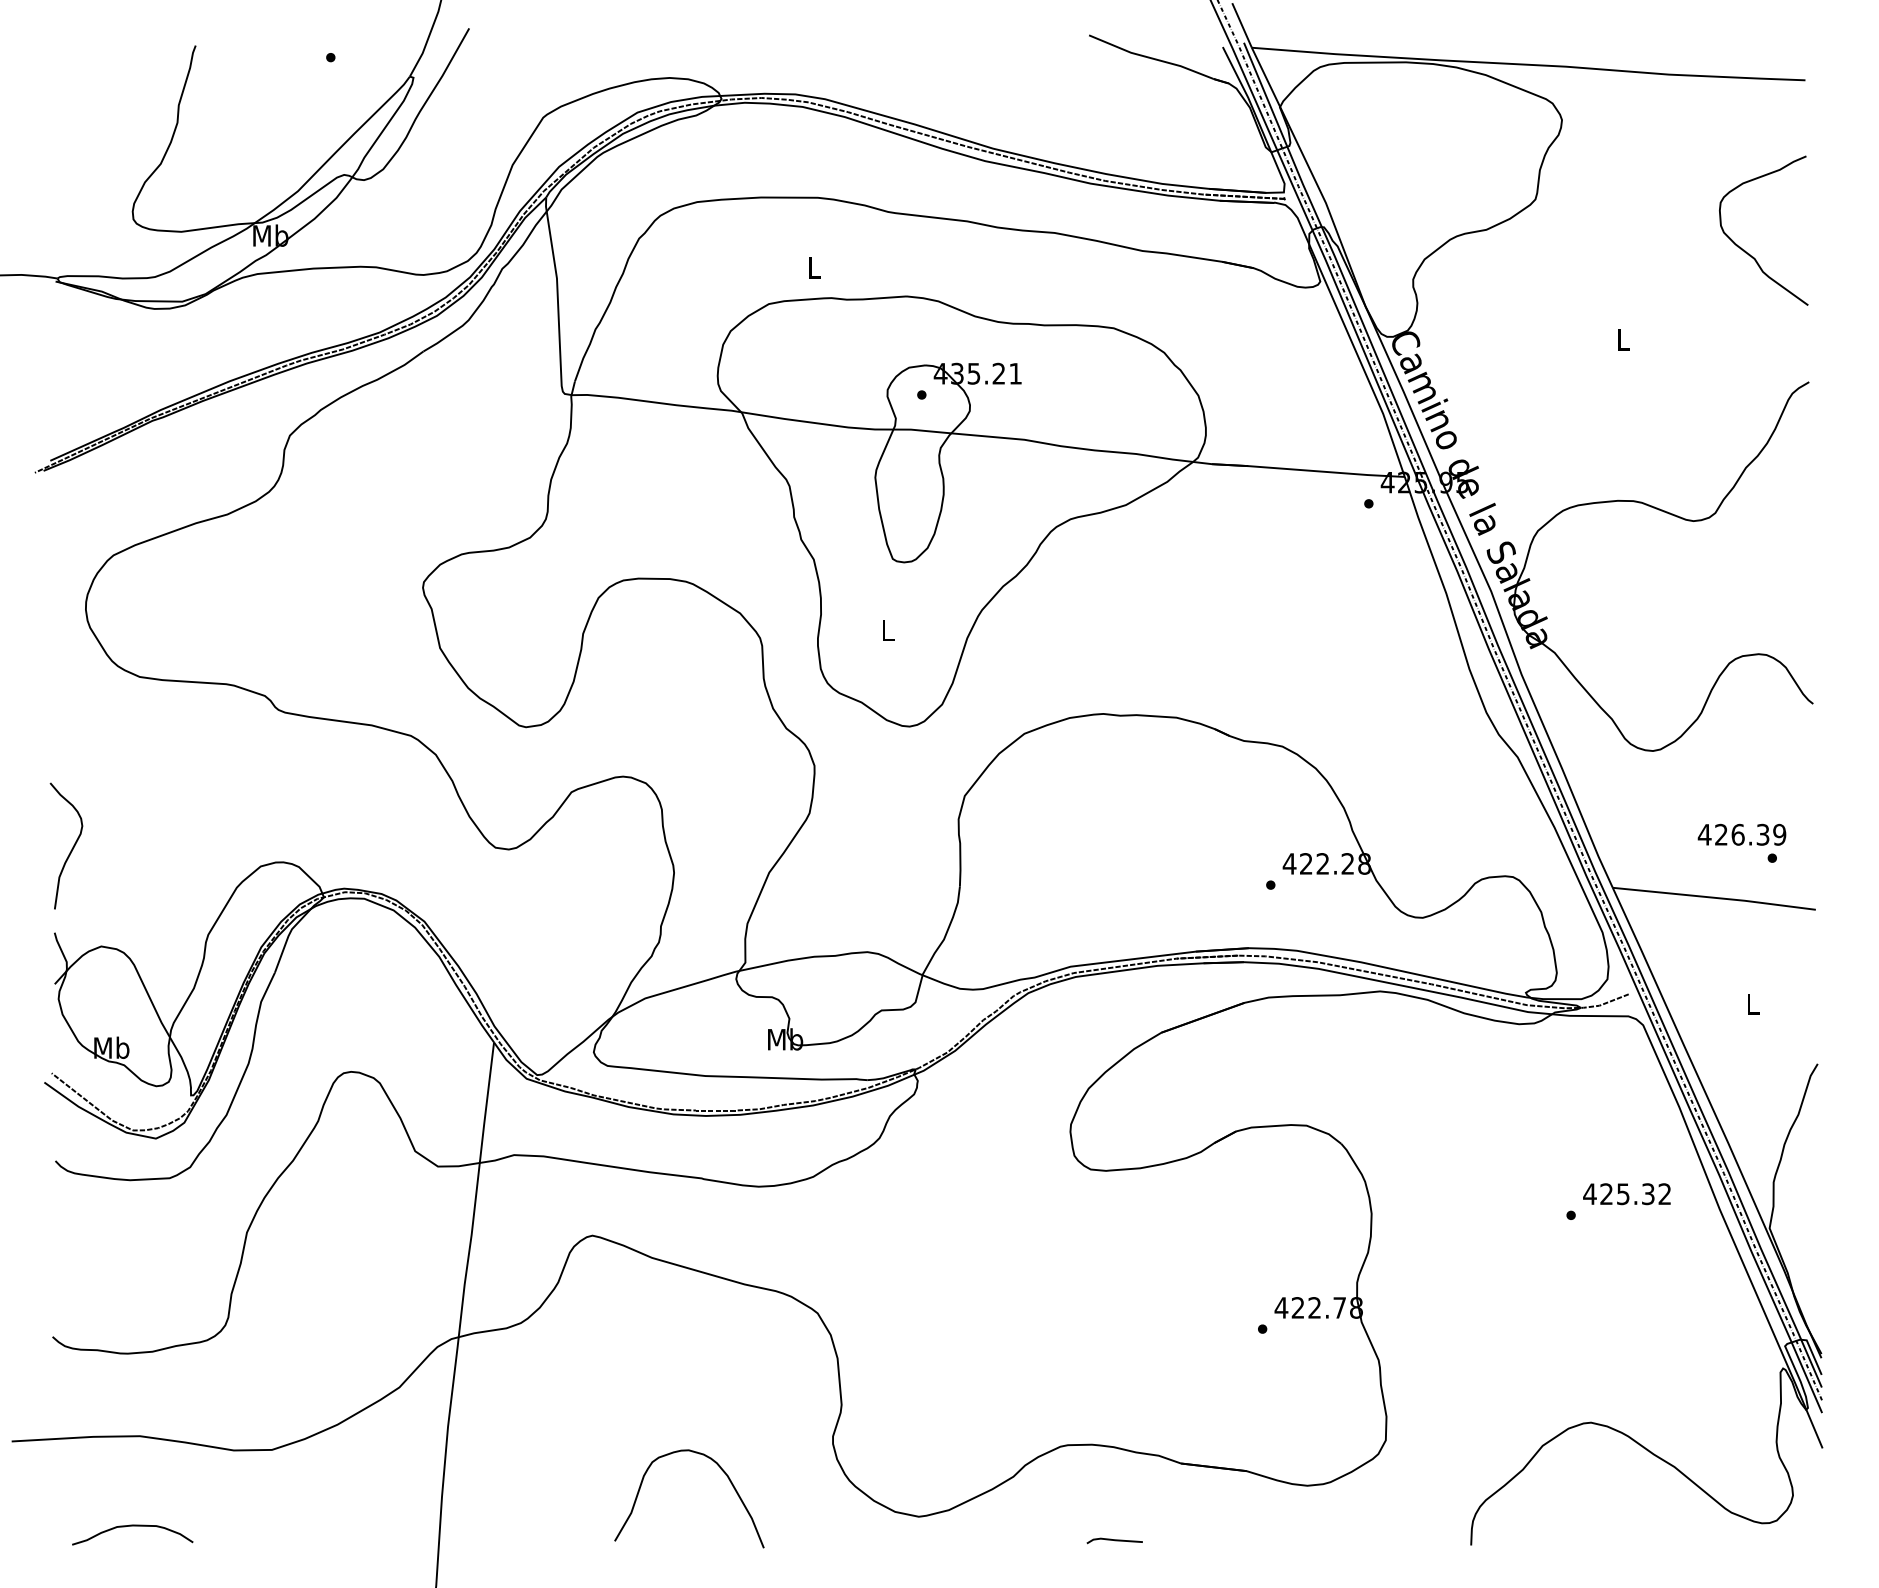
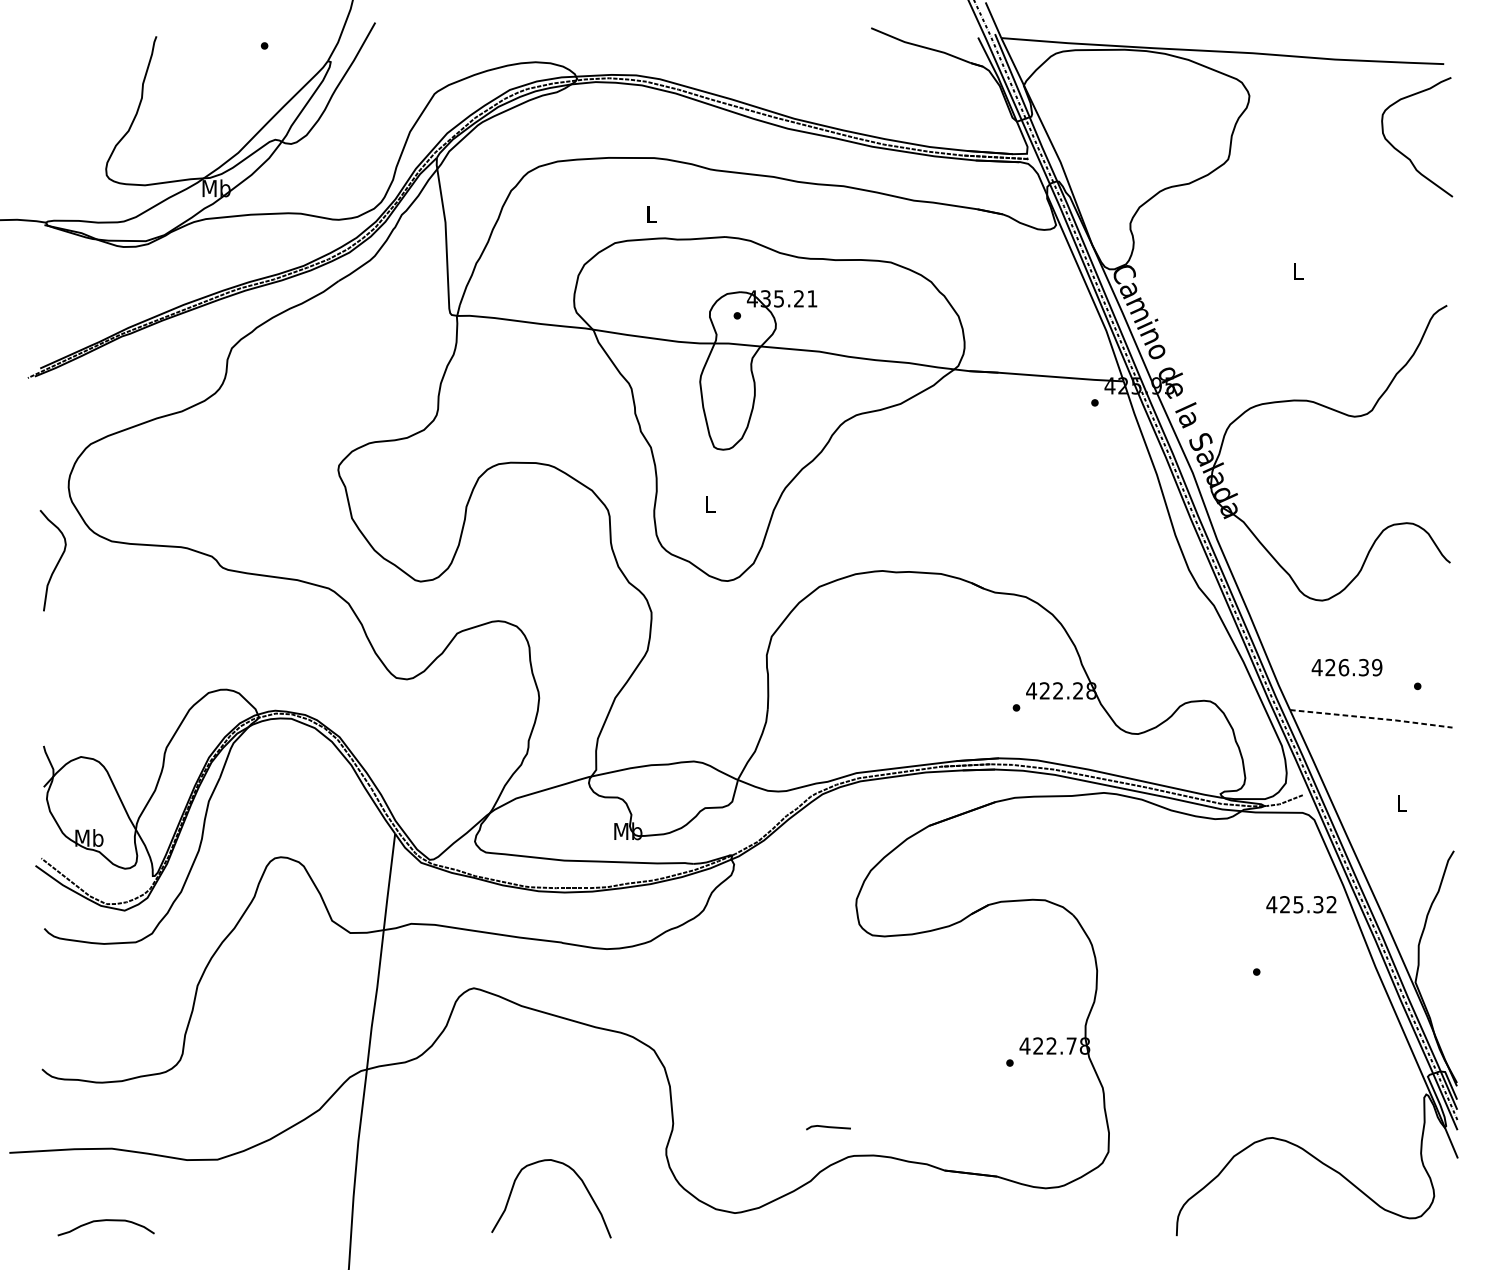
curve: (1745, 250) -> (1402, 153), moved
text: (1741, 834) -> (1346, 667), moved
curve: (71, 848) -> (57, 562), moved
line: (1715, 897) -> (1372, 717), solid -> dashed
text: (1626, 1194) -> (1301, 904), moved
line: (1114, 1540) -> (828, 1127), moved

